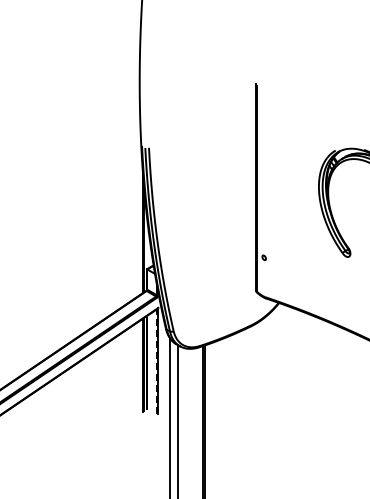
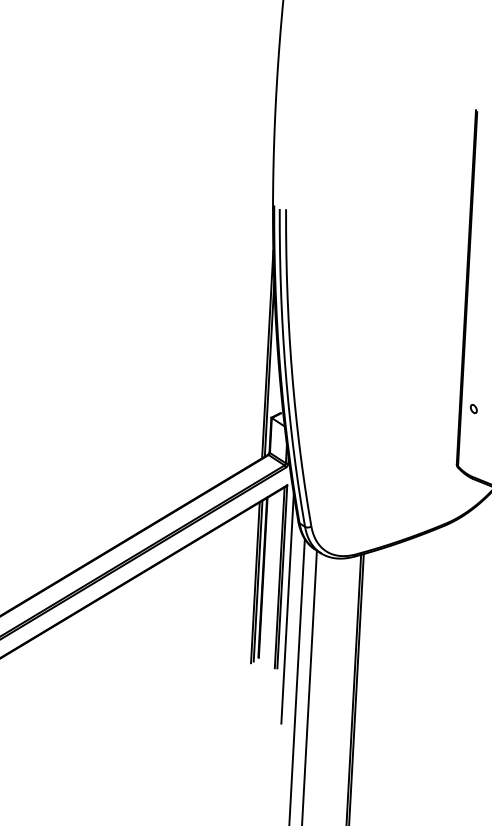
line: (156, 361) -> (279, 577), dashed -> solid
line: (162, 379) -> (287, 608), added

